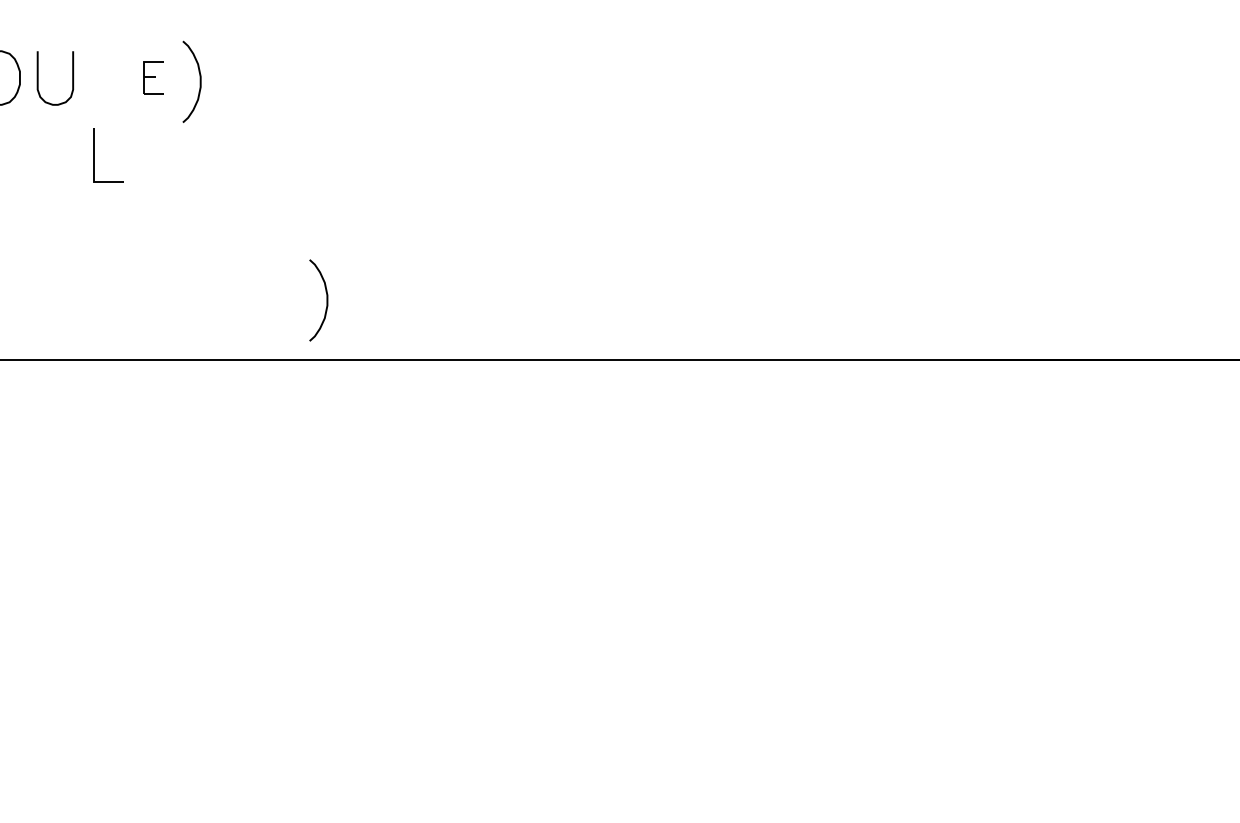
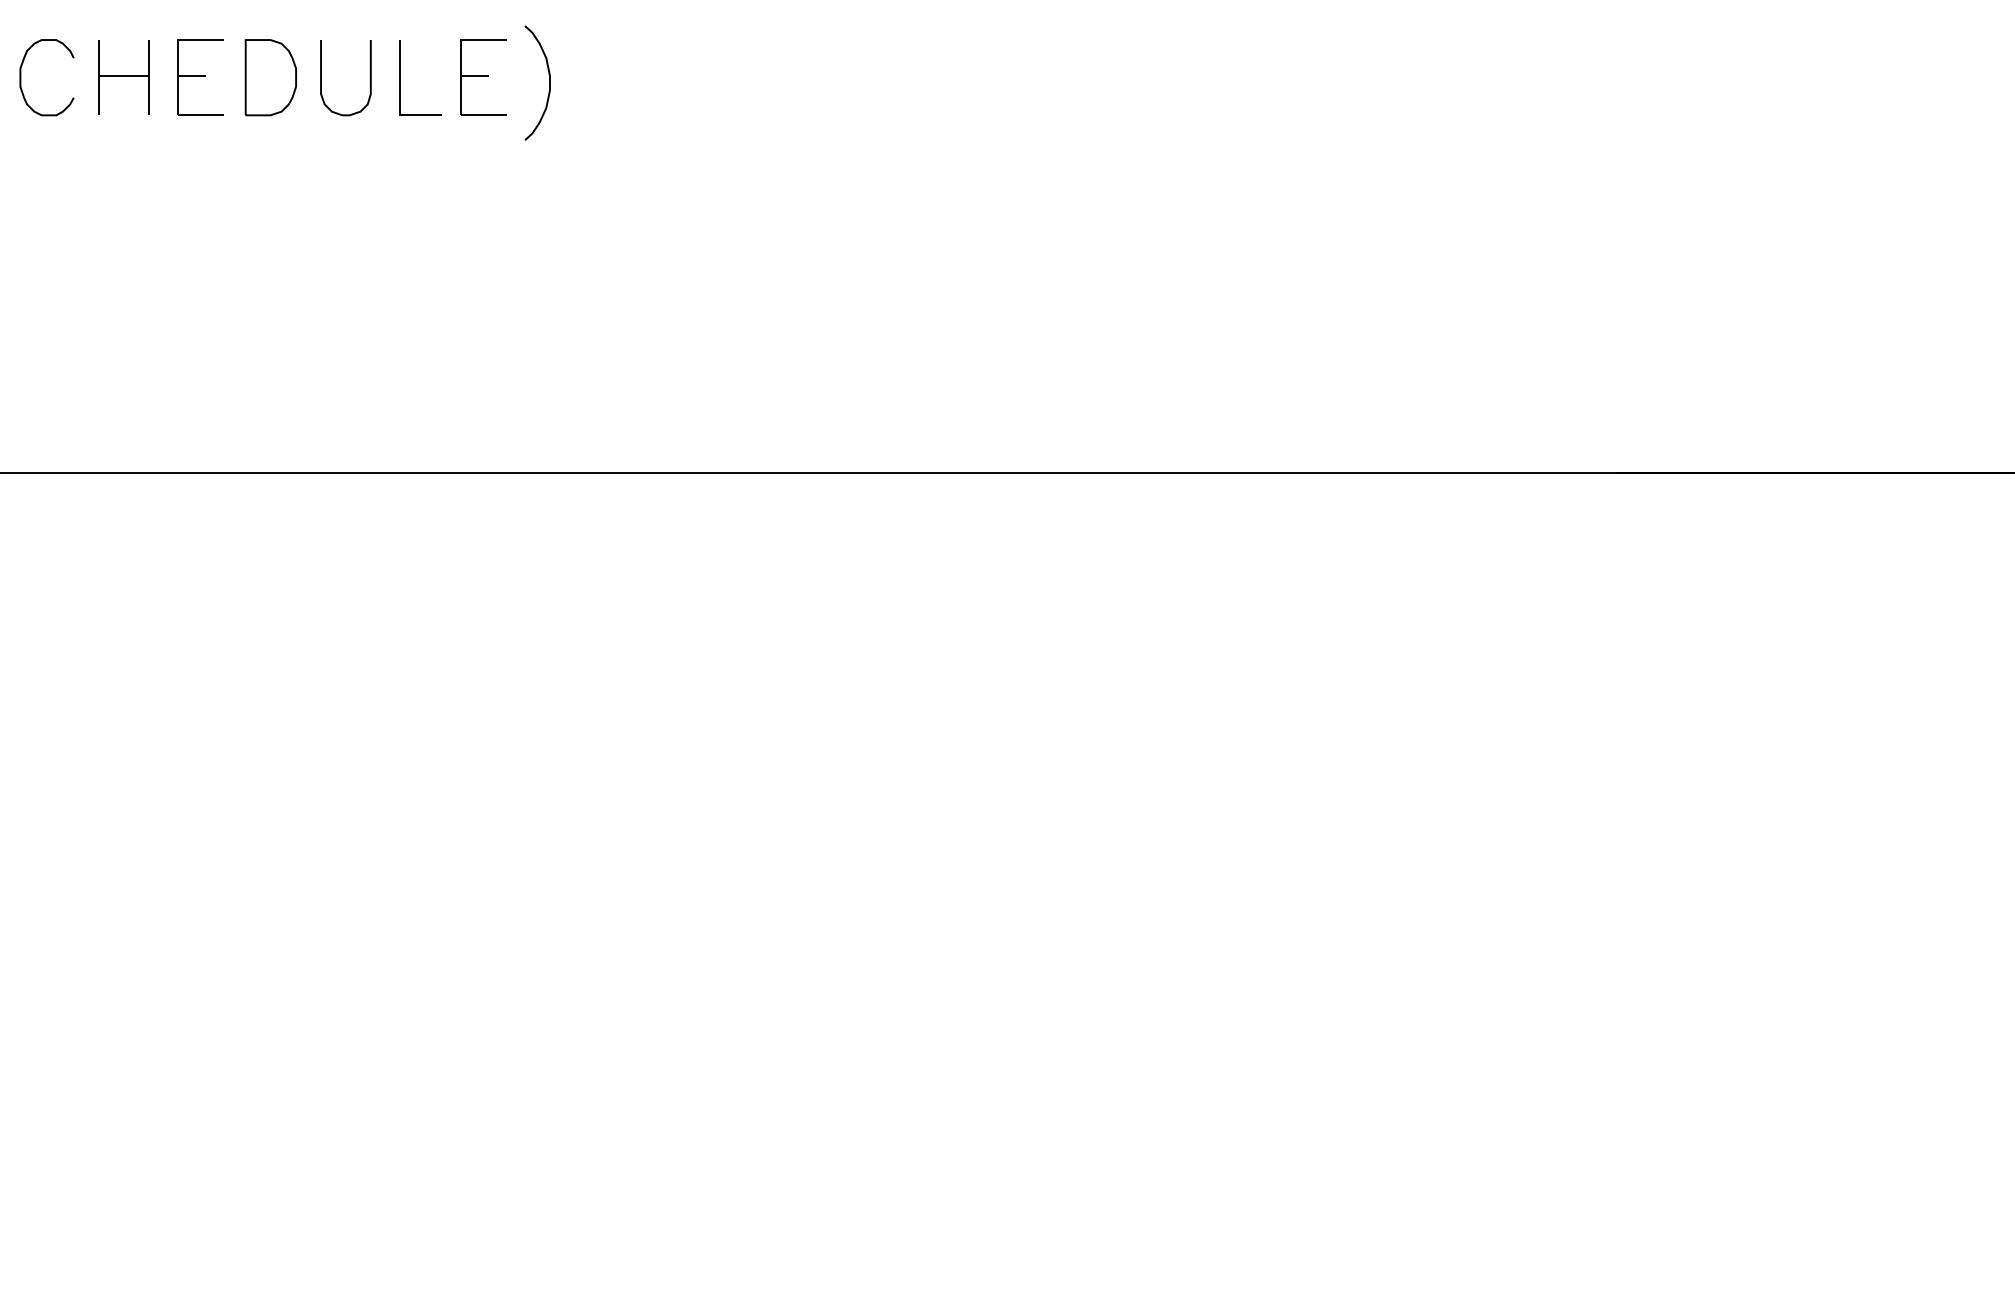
part: (153, 77) -> (483, 77), size x1.67
line: (94, 154) -> (400, 77), moved
curve: (327, 300) -> (727, 389), removed

